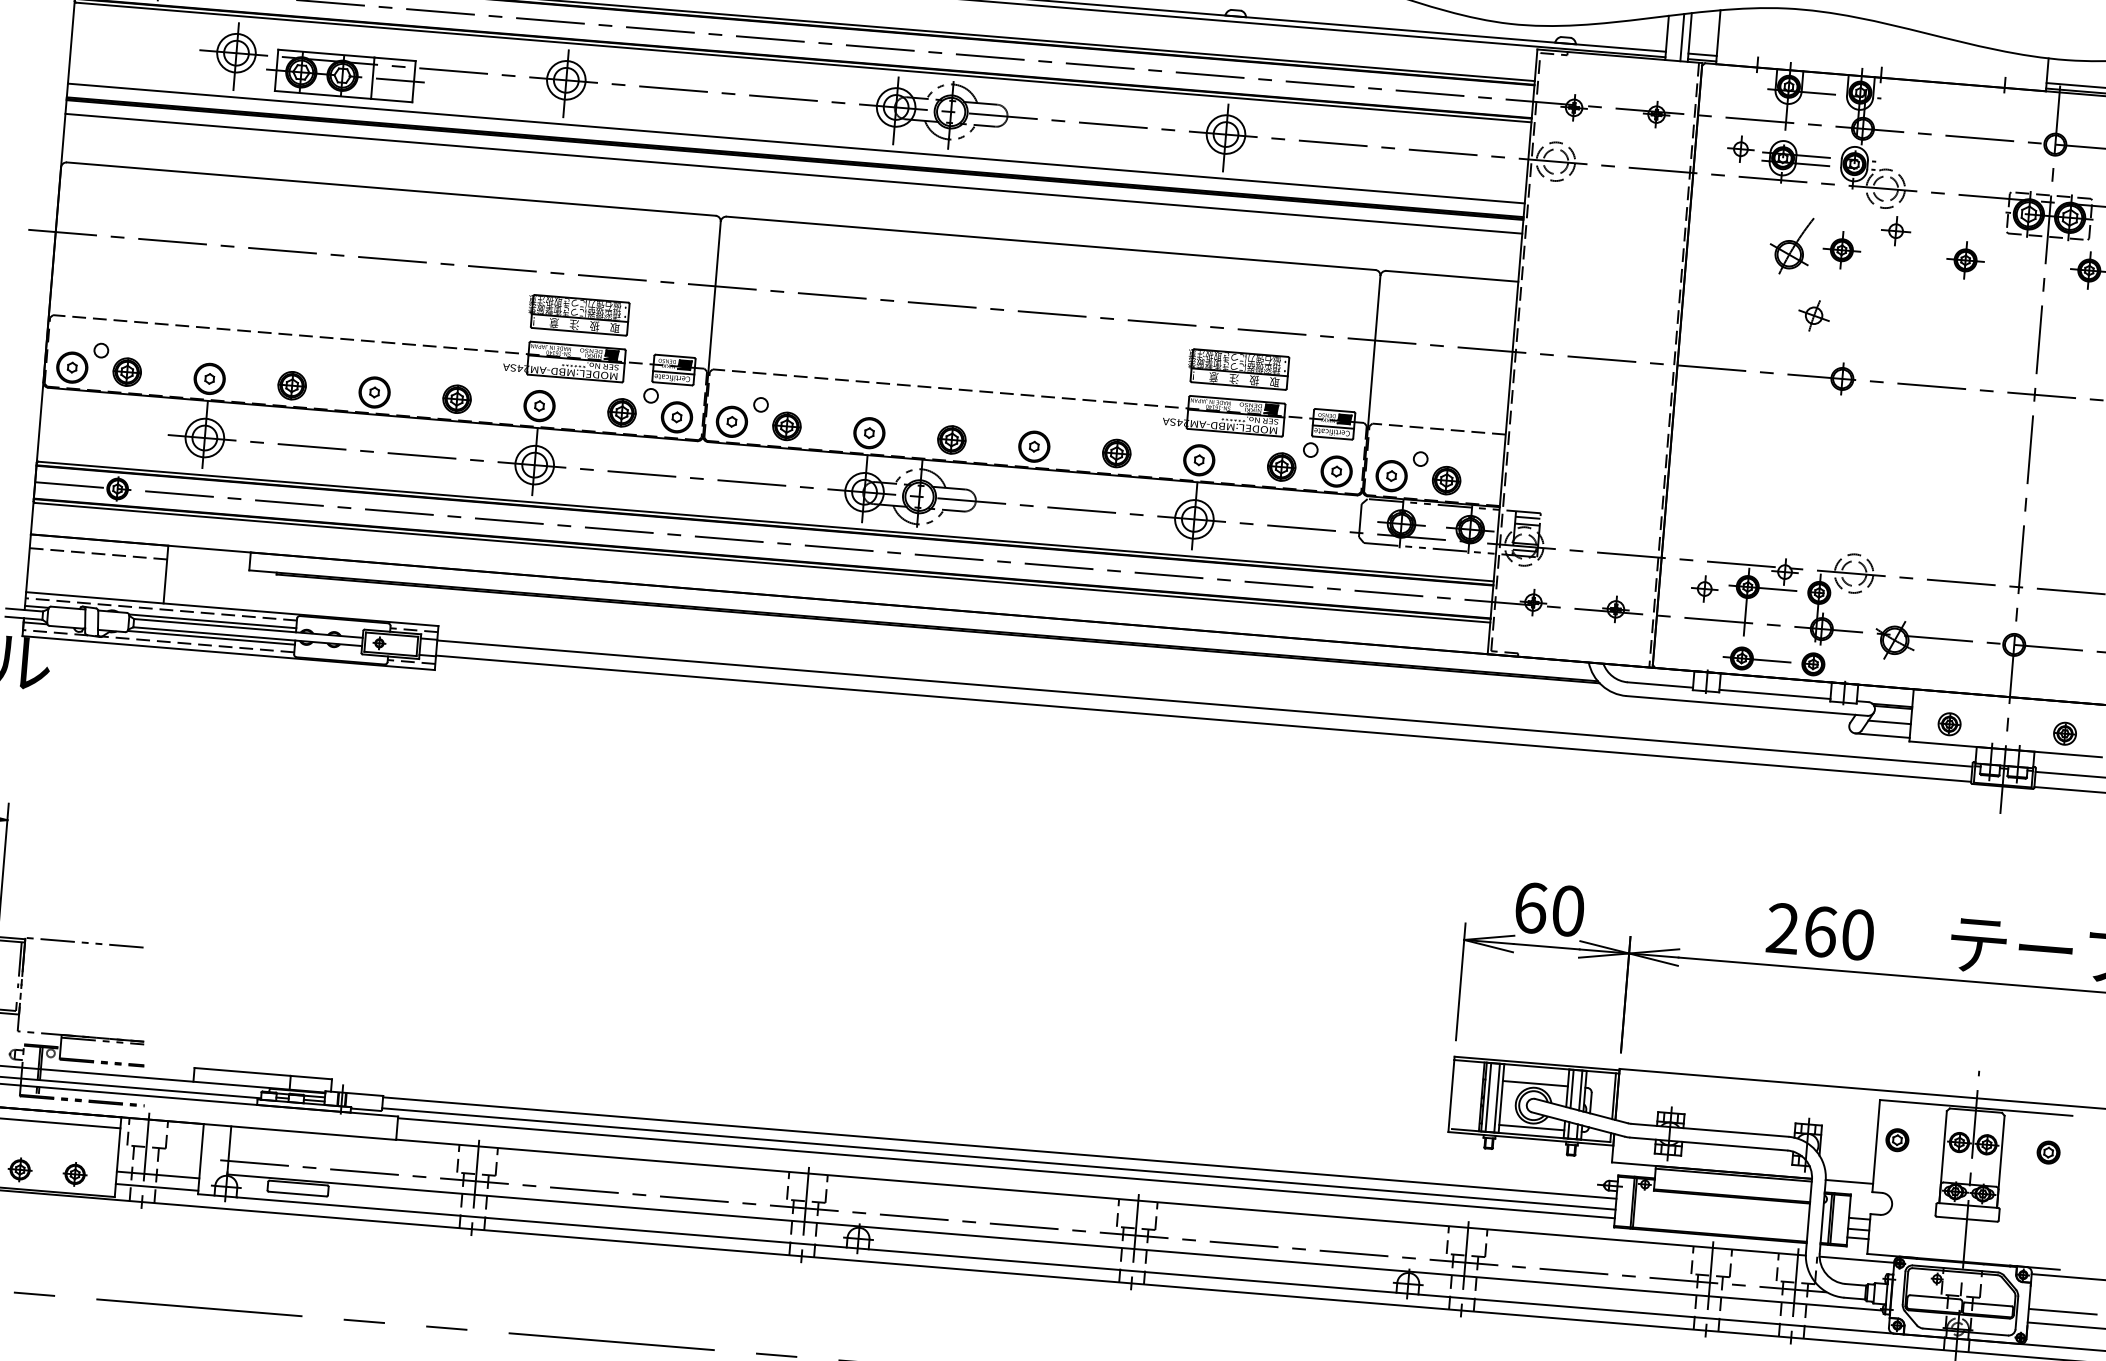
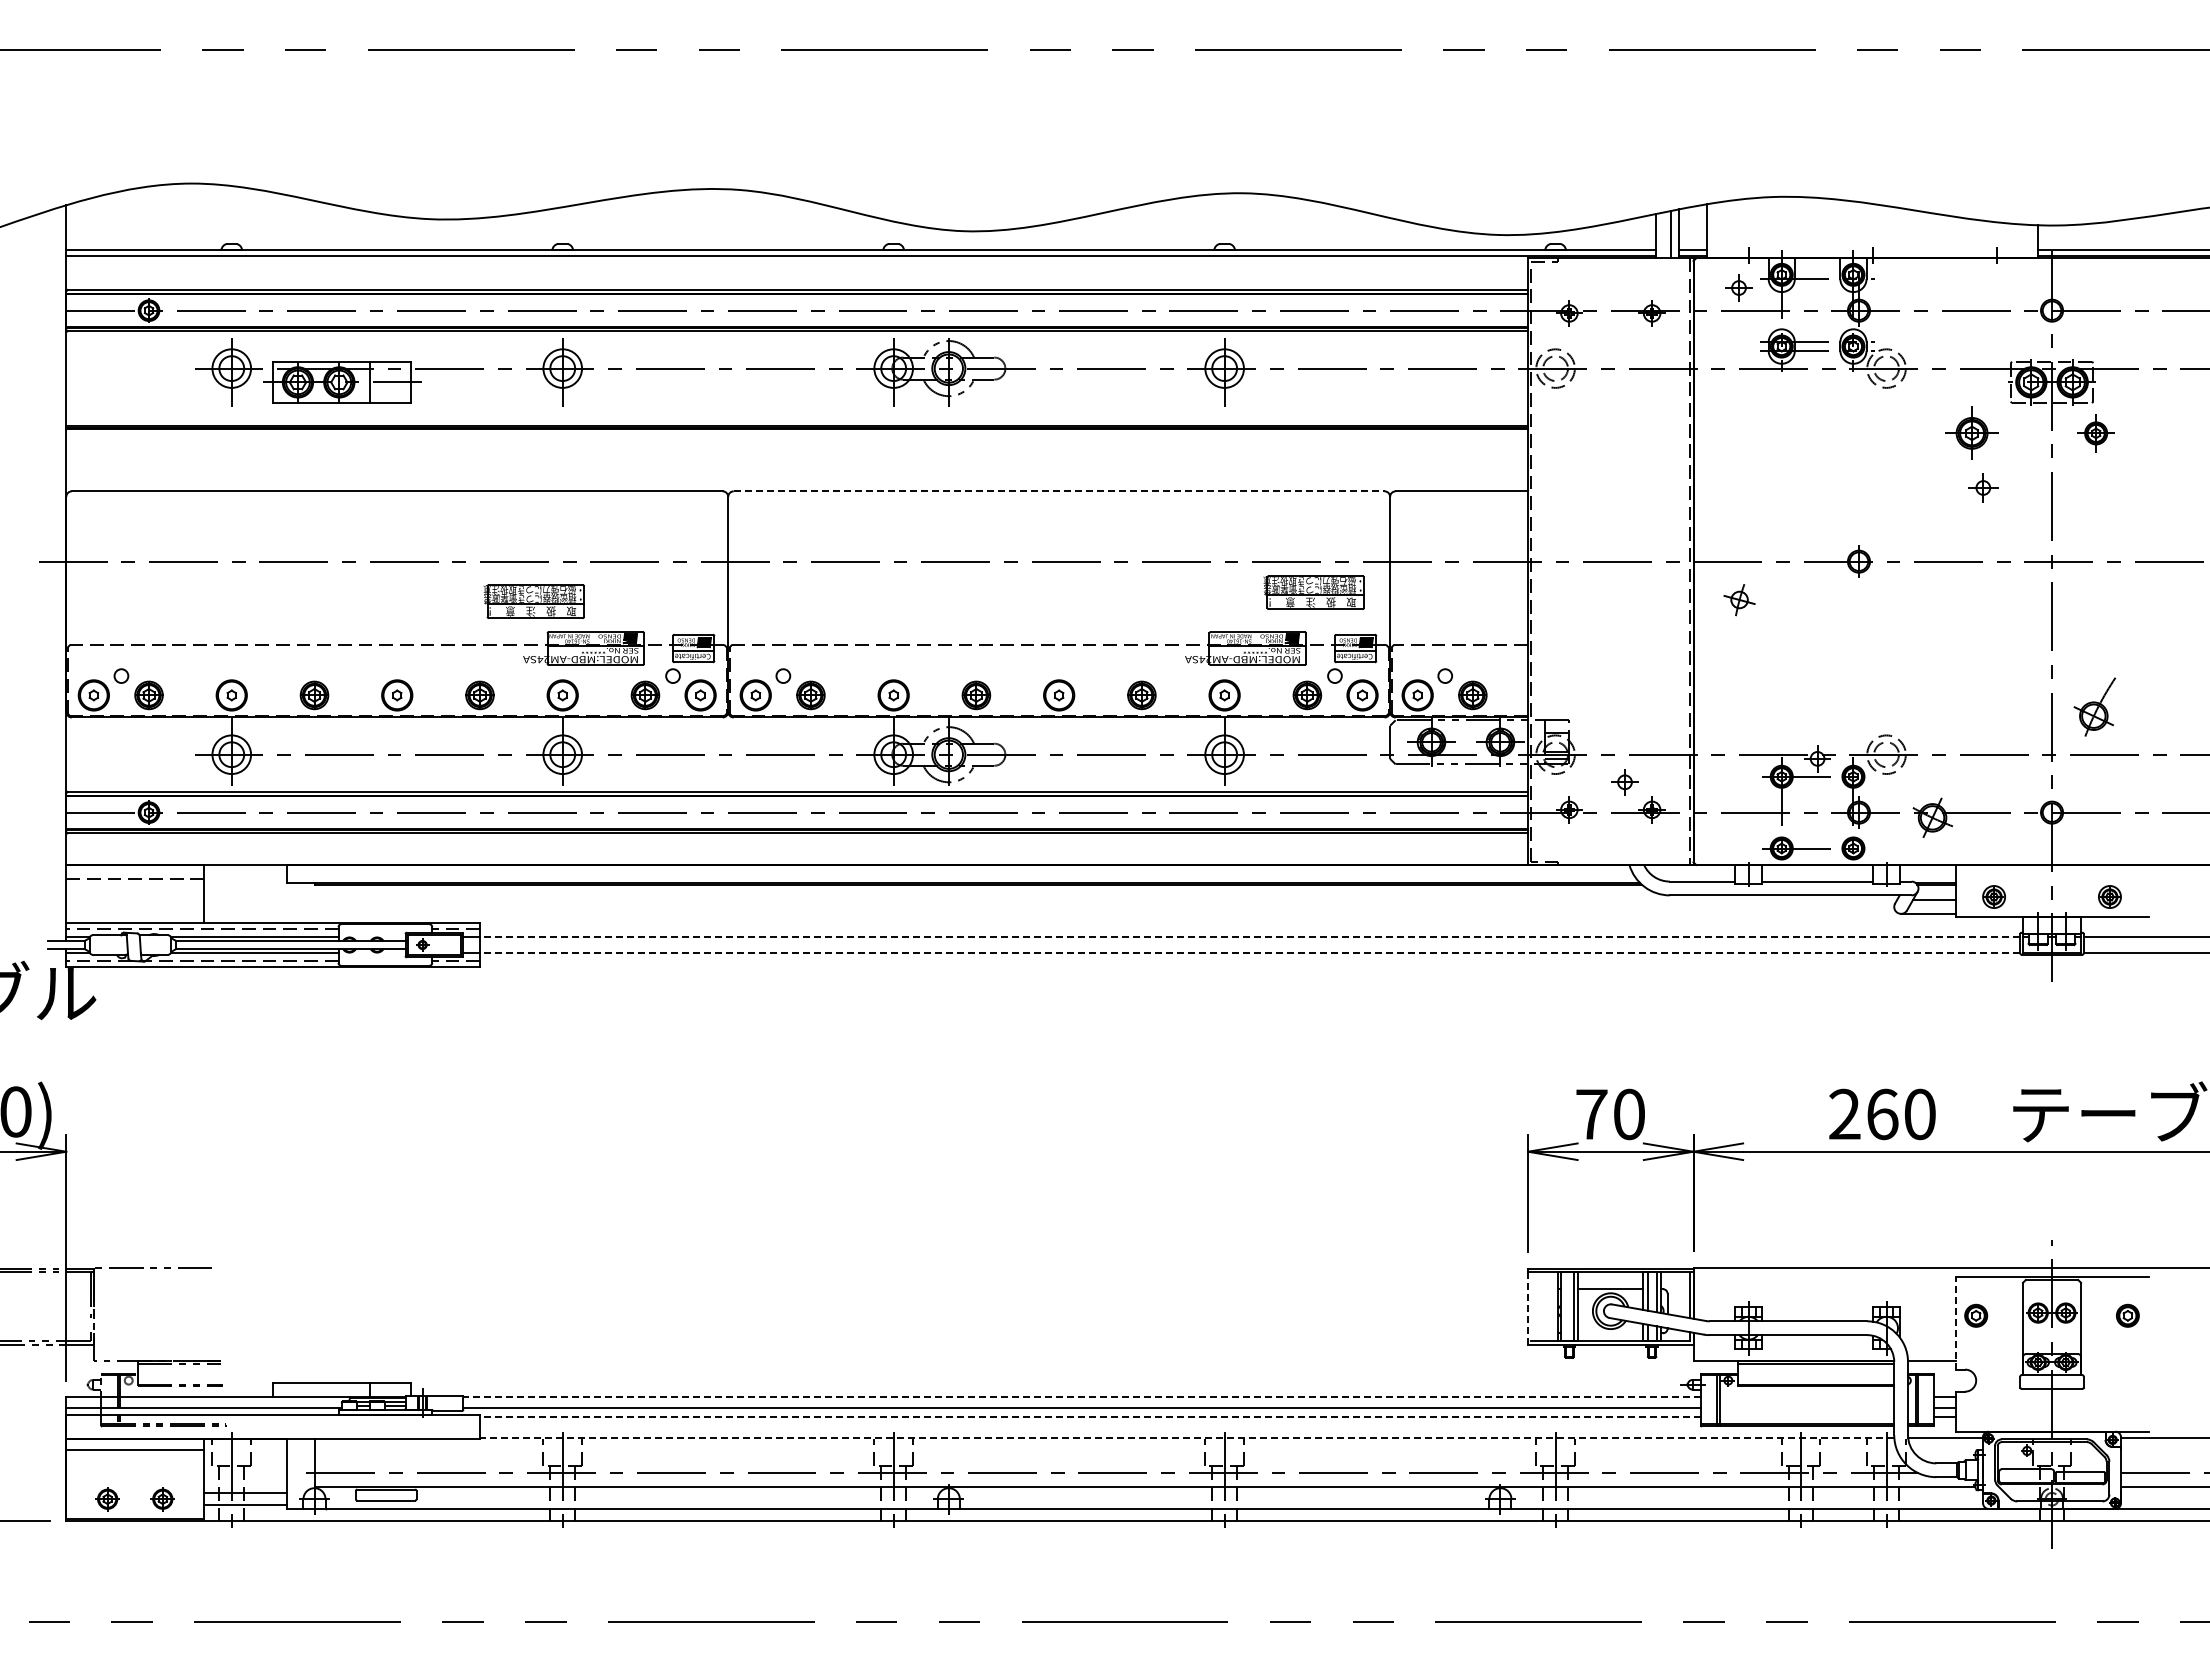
line: (796, 143) -> (797, 412), removed
part: (1740, 148) -> (1738, 287), moved
line: (794, 174) -> (797, 443), removed
part: (1896, 230) -> (1983, 487), moved
line: (1051, 243) -> (1059, 491), solid -> dashed
part: (1790, 245) -> (2094, 706), moved
part: (1841, 250) -> (1847, 433), removed
part: (1965, 260) -> (1971, 433), size x1.4
part: (577, 314) -> (533, 601), moved
part: (1813, 316) -> (1739, 600), moved
part: (1237, 369) -> (1313, 592), moved
line: (1527, 517) -> (1556, 725), removed
part: (1704, 589) -> (1624, 782), moved
line: (1204, 703) -> (1249, 937), solid -> dashed
line: (1202, 718) -> (1249, 952), solid -> dashed
text: (1530, 908) -> (1591, 1114), 60 -> 70
line: (1451, 1095) -> (1528, 1307), solid -> dashed
line: (1488, 1097) -> (1565, 1306), removed
line: (1531, 1127) -> (1610, 1333), removed
line: (1876, 1145) -> (1955, 1322), solid -> dashed
line: (1000, 1148) -> (1082, 1397), solid -> dashed
line: (1005, 1167) -> (1089, 1416), solid -> dashed
line: (1100, 1197) -> (1186, 1438), solid -> dashed

